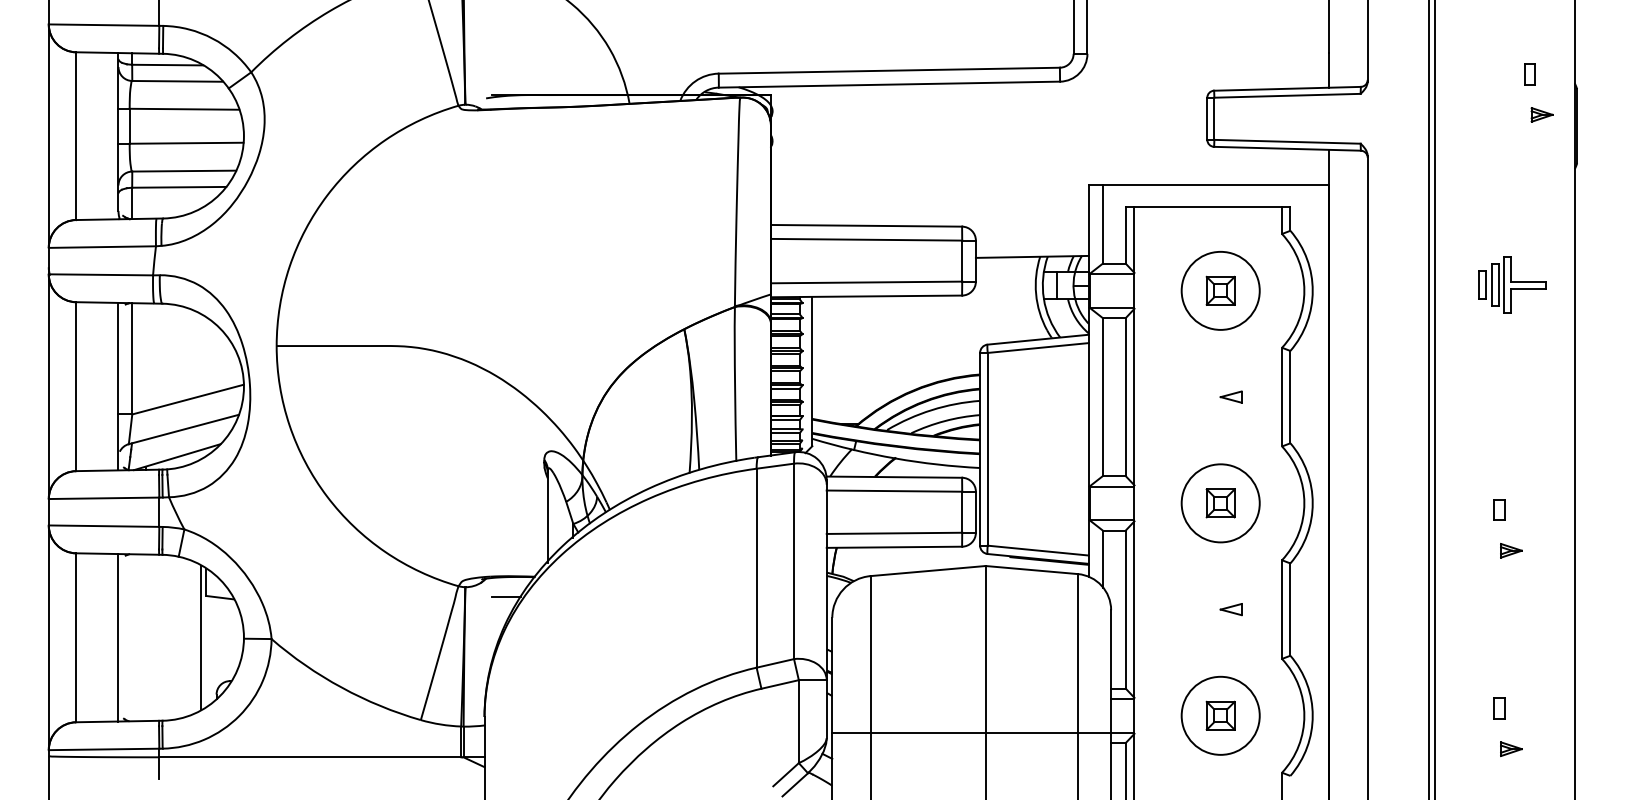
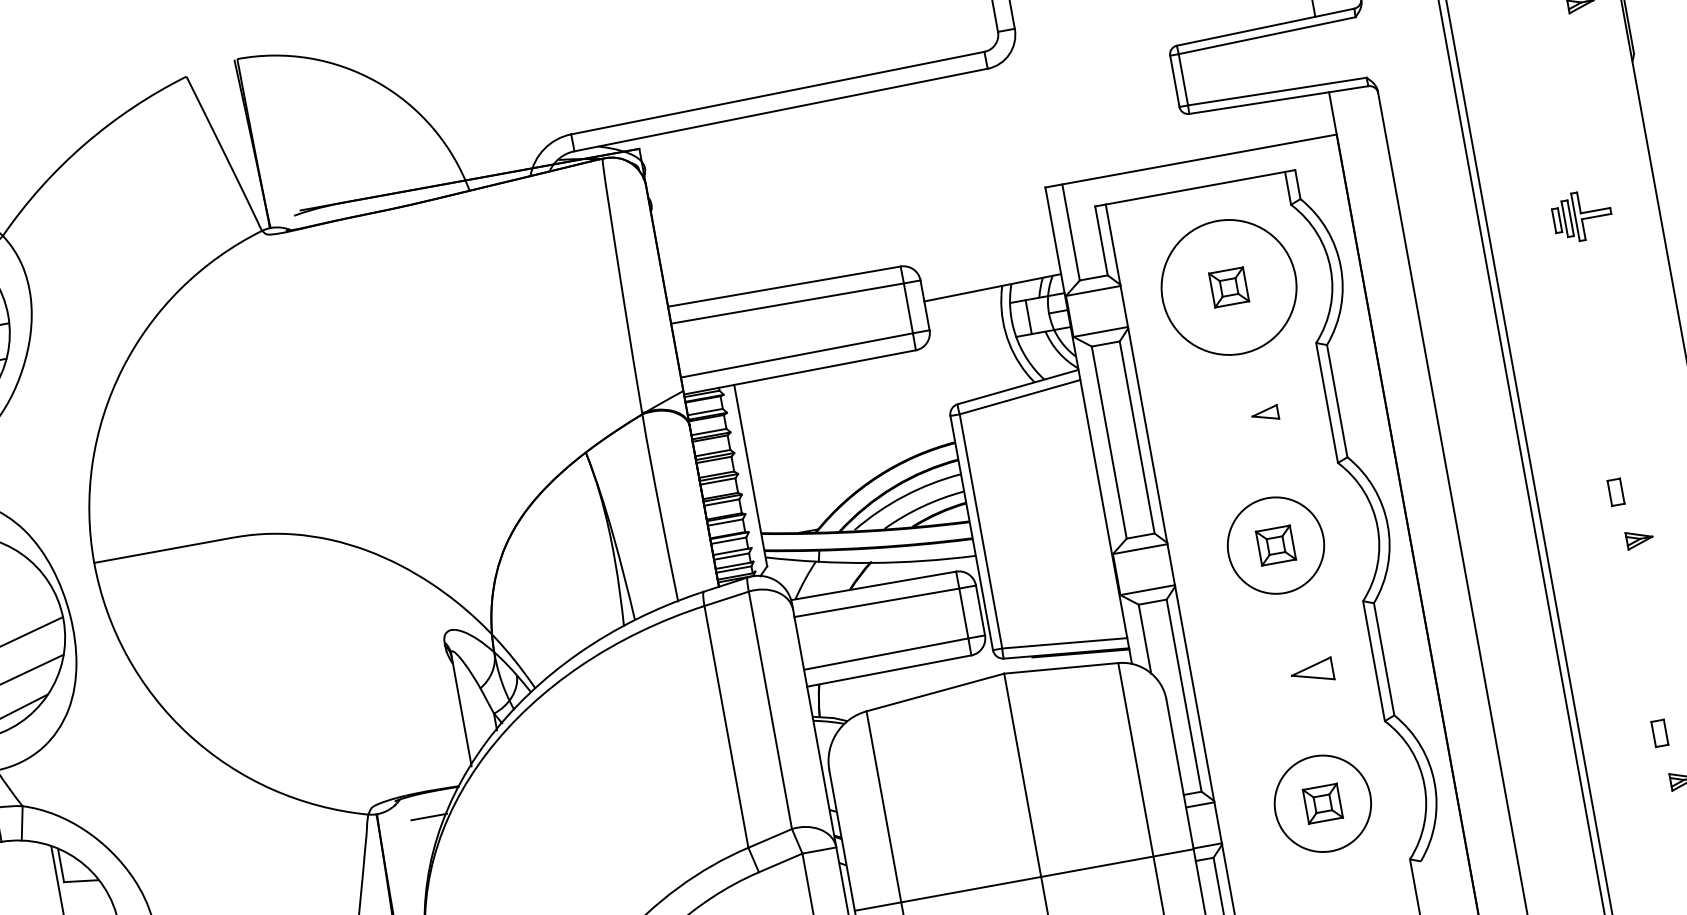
part: (1512, 284) -> (1582, 215), size x0.7
circle: (1220, 290) -> (1228, 287), size x1.4
part: (1230, 609) -> (1311, 672), size x1.6

